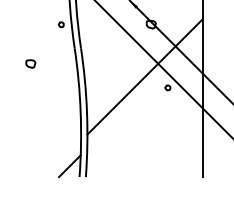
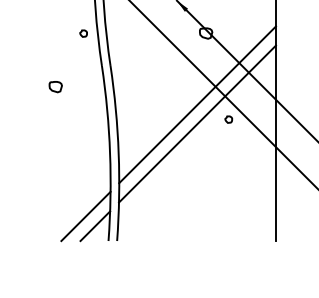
part: (30, 63) -> (55, 86), moved
line: (144, 90) -> (196, 123), added
line: (62, 158) -> (85, 215), added

